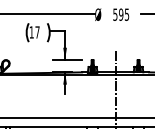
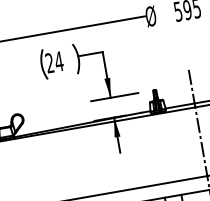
text: (34, 32) -> (54, 62), 17 -> 24

